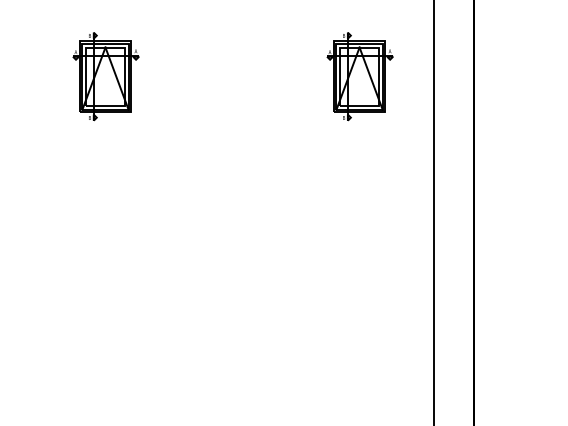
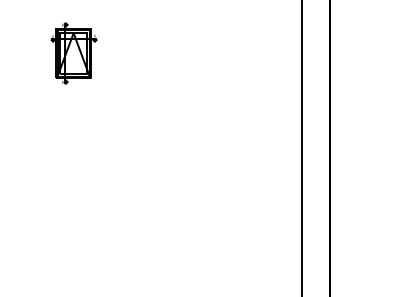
part: (359, 76) -> (250, 53), removed

